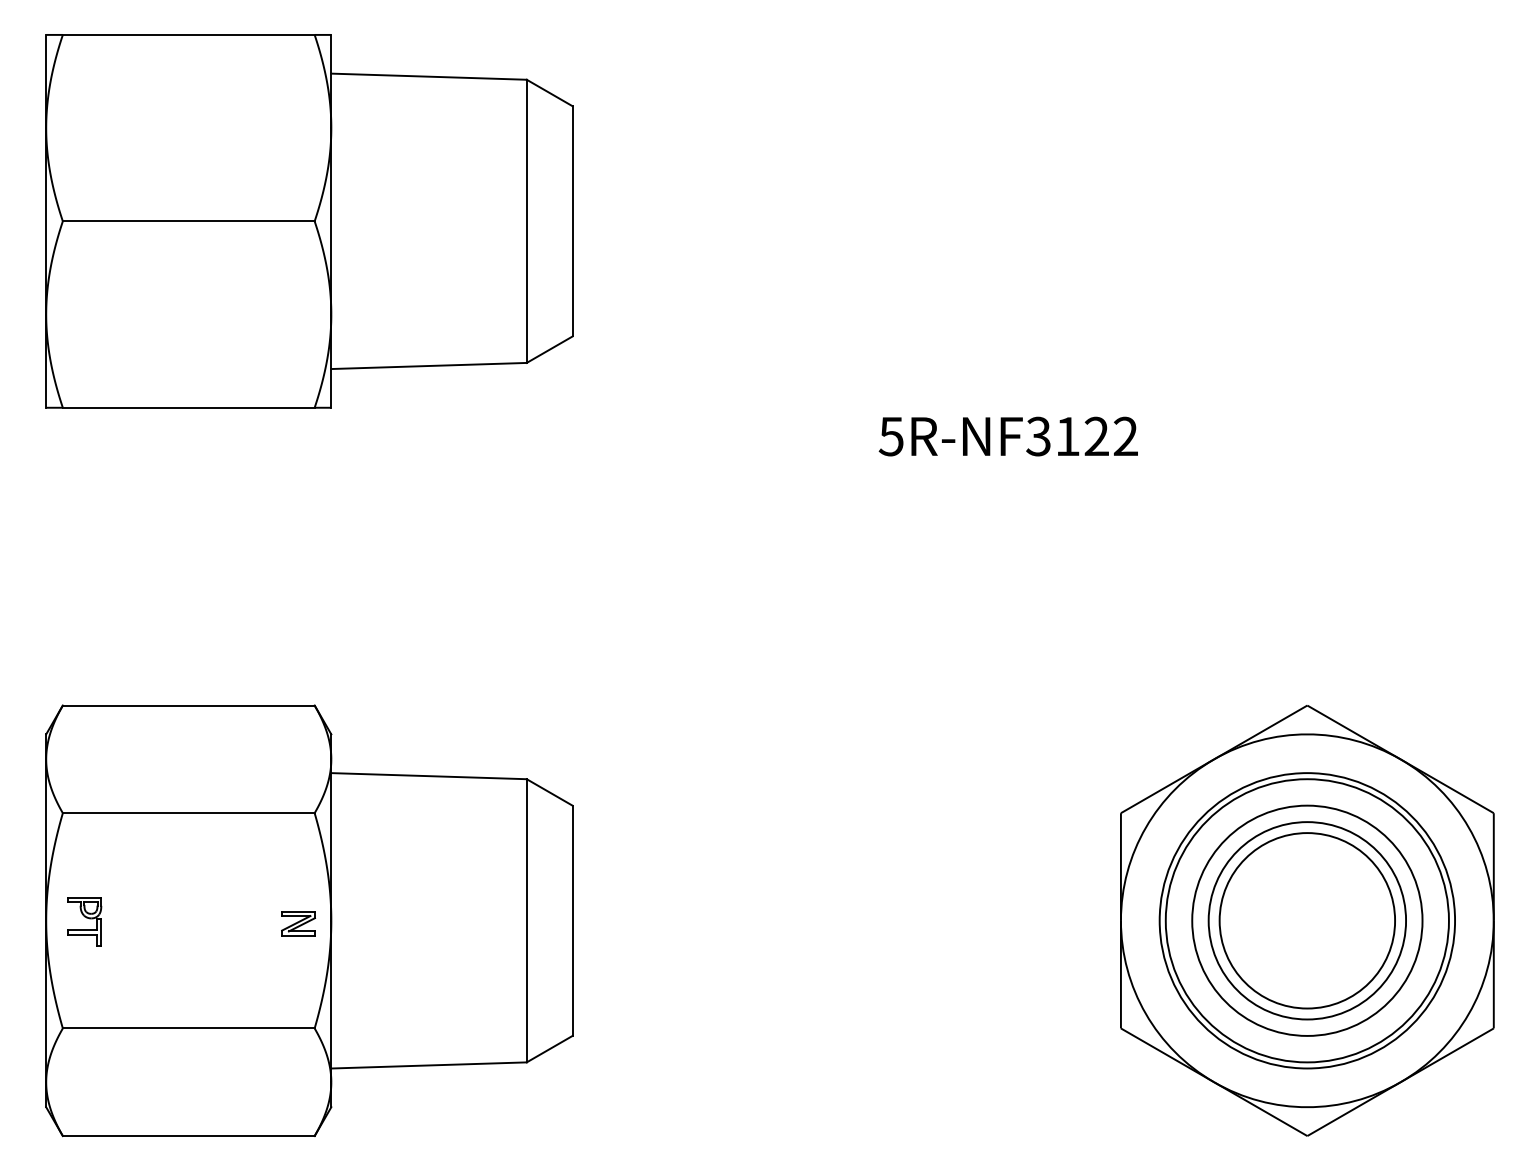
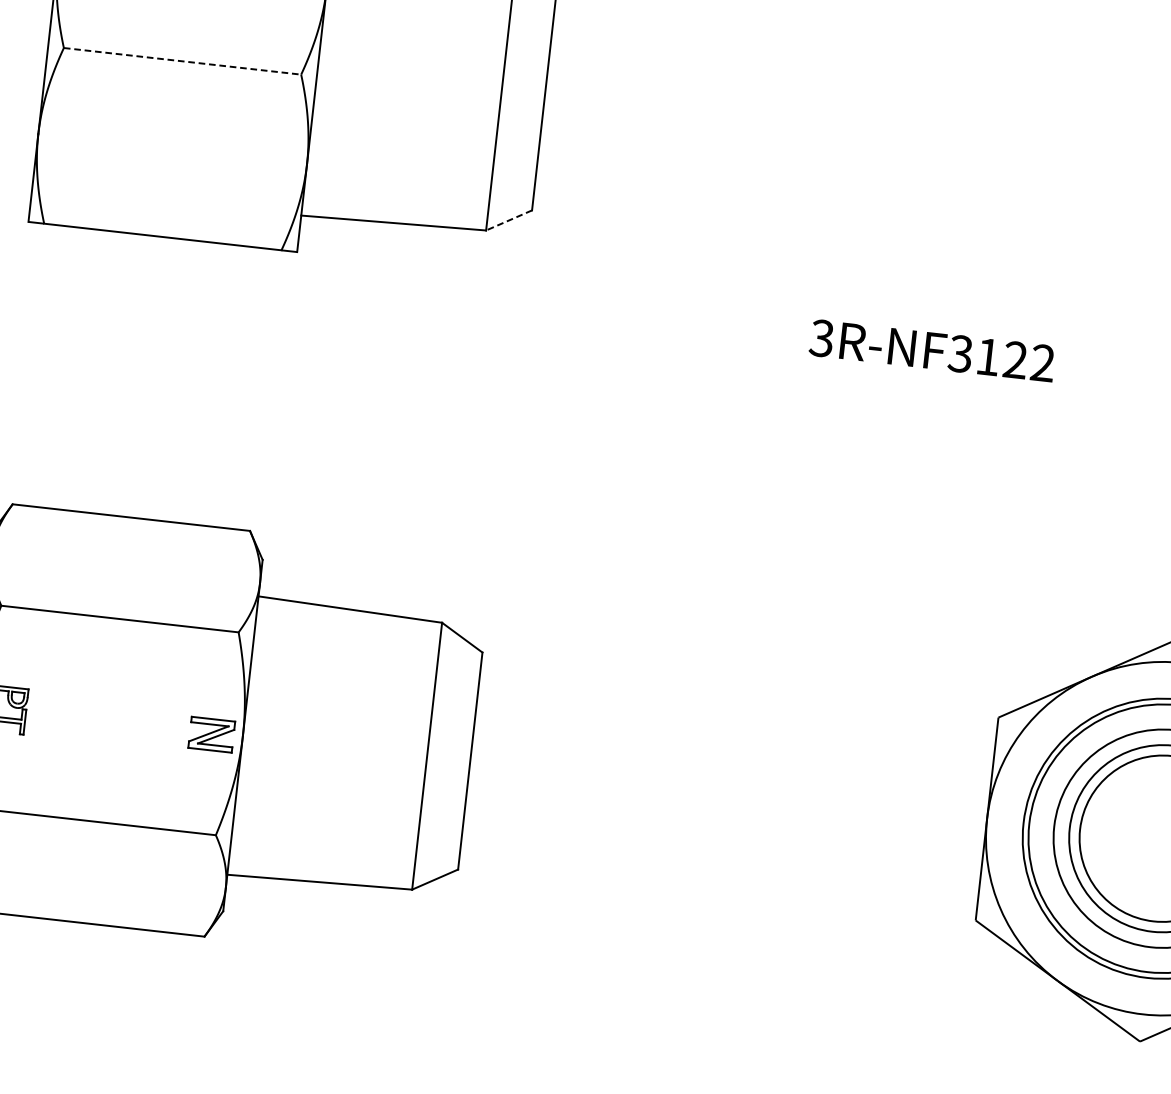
line: (188, 221) -> (182, 61), solid -> dashed
line: (549, 349) -> (508, 220), solid -> dashed
text: (891, 435) -> (822, 337), 5R-NF3122 -> 3R-NF3122
part: (298, 923) -> (211, 734), size x1.4

